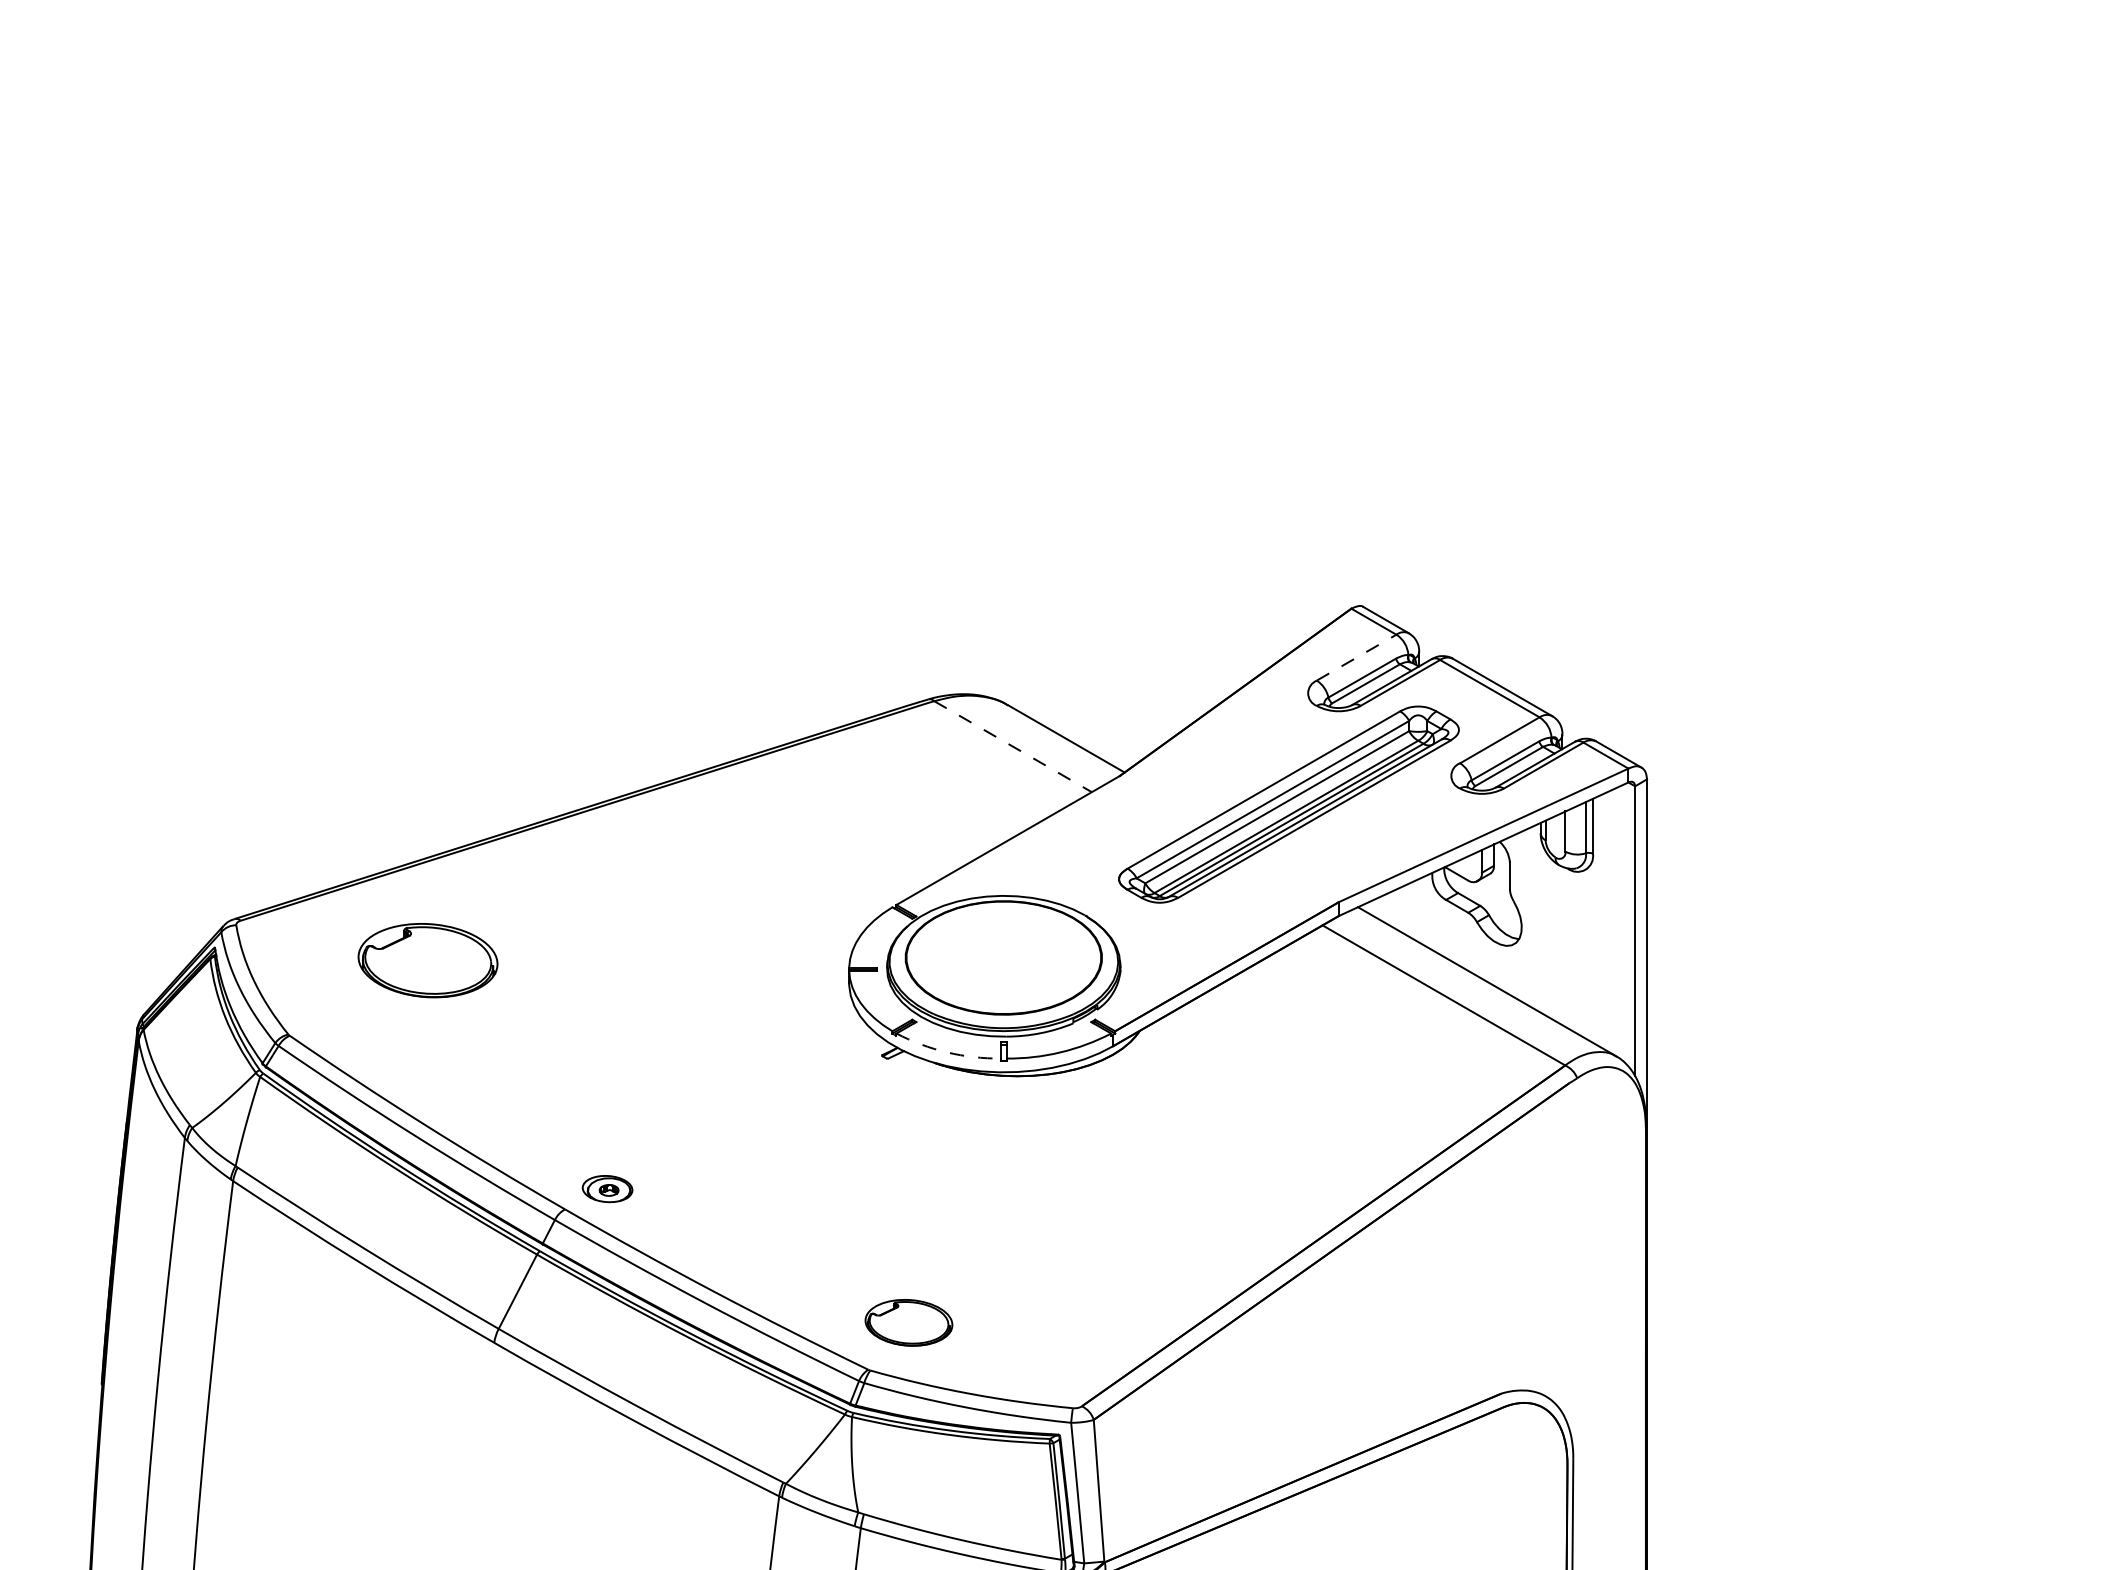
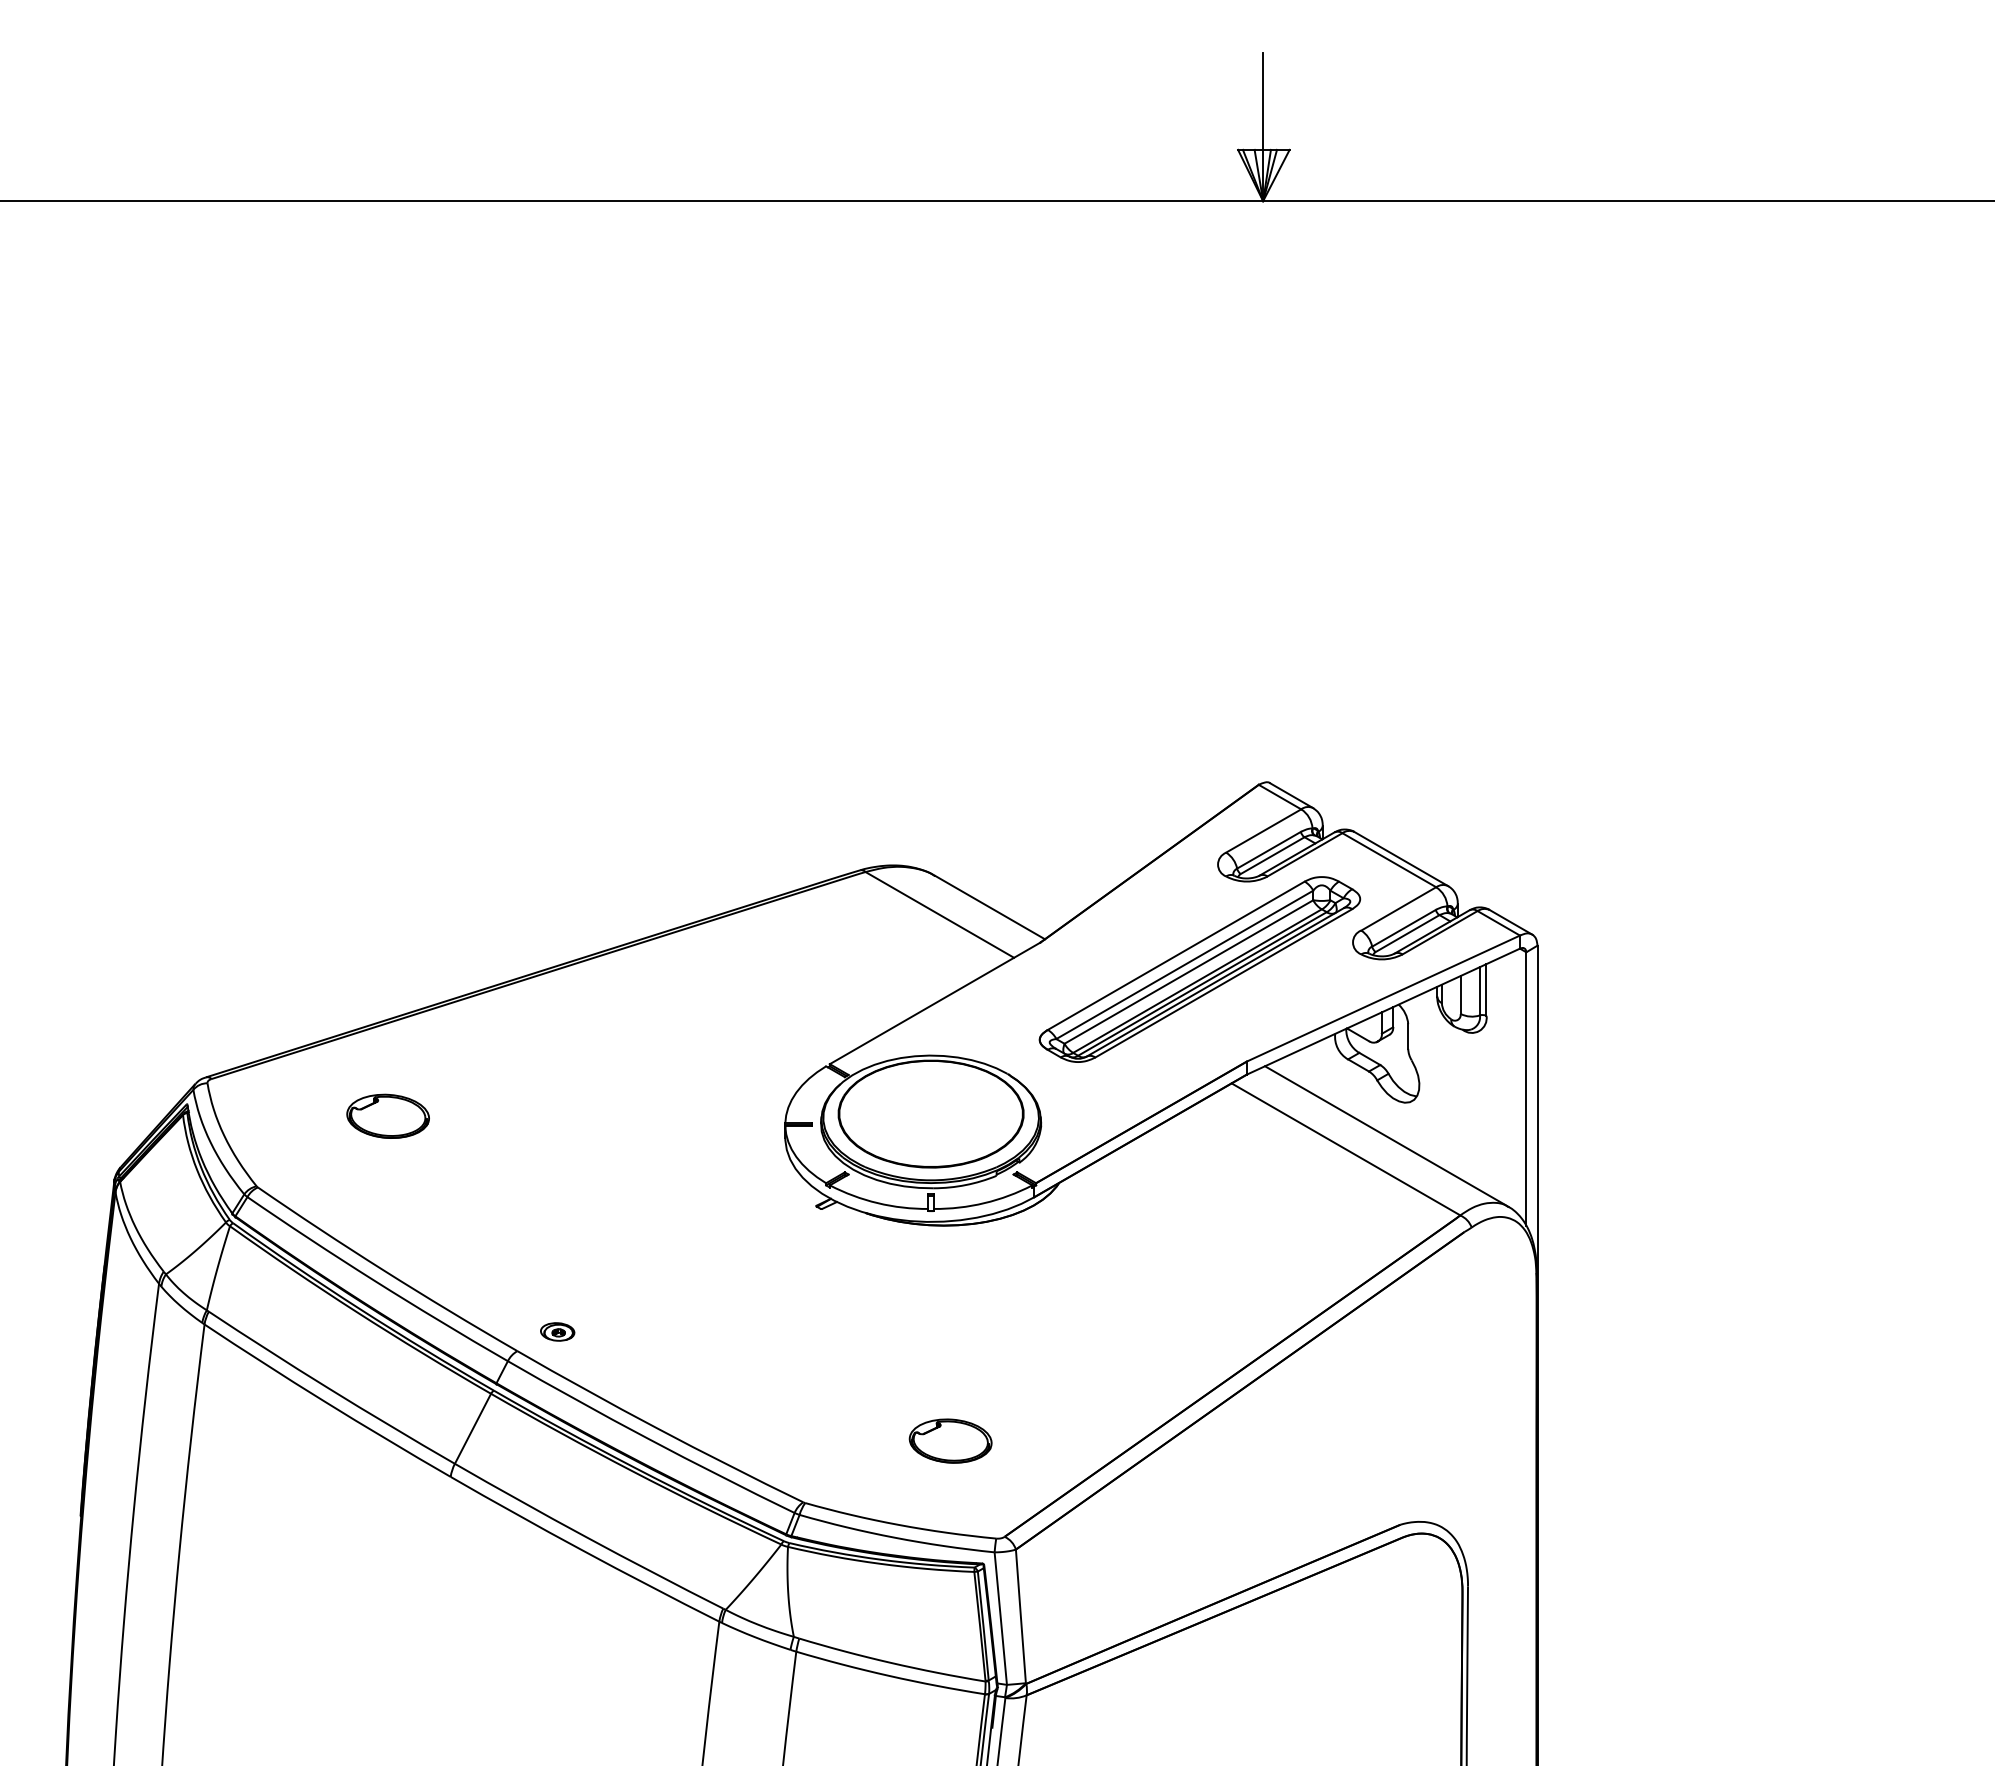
line: (1357, 657) -> (1264, 830), dashed -> solid
line: (1012, 746) -> (939, 914), dashed -> solid
part: (427, 959) -> (387, 1115), size x0.62
arc: (946, 1052) -> (877, 1203), dashed -> solid
part: (607, 1188) -> (557, 1331), size x0.71
part: (908, 1322) -> (950, 1440), moved

